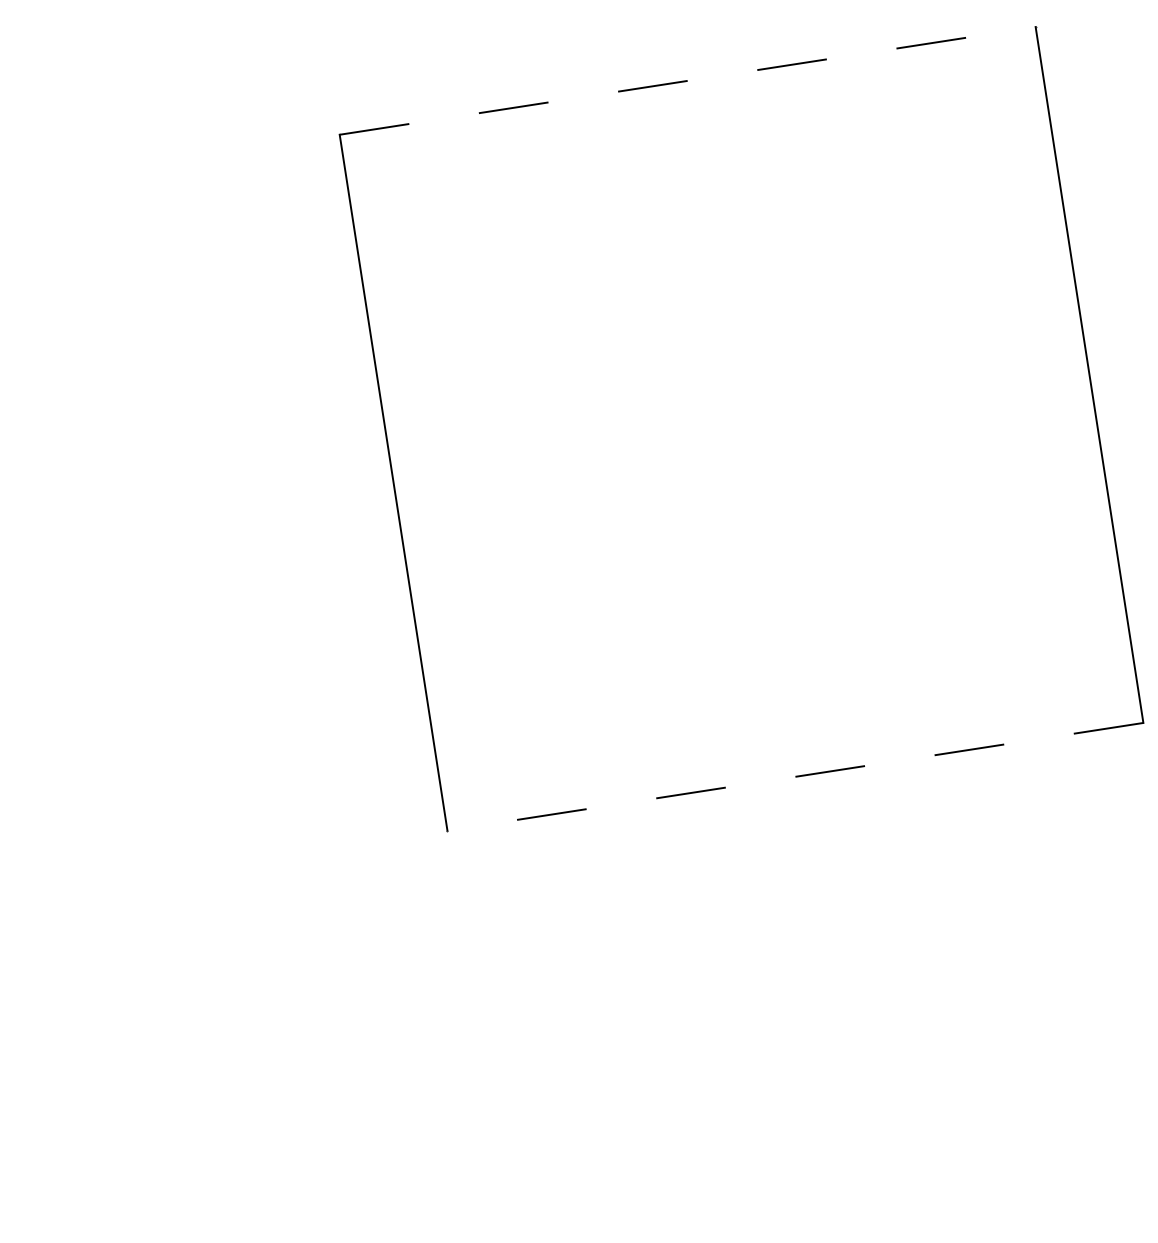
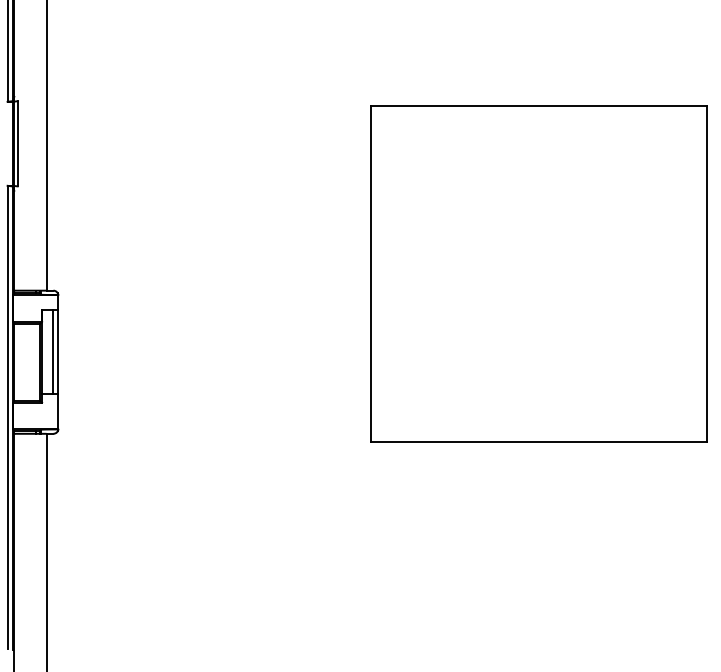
line: (687, 80) -> (539, 105), dashed -> solid
line: (793, 776) -> (538, 441), dashed -> solid

